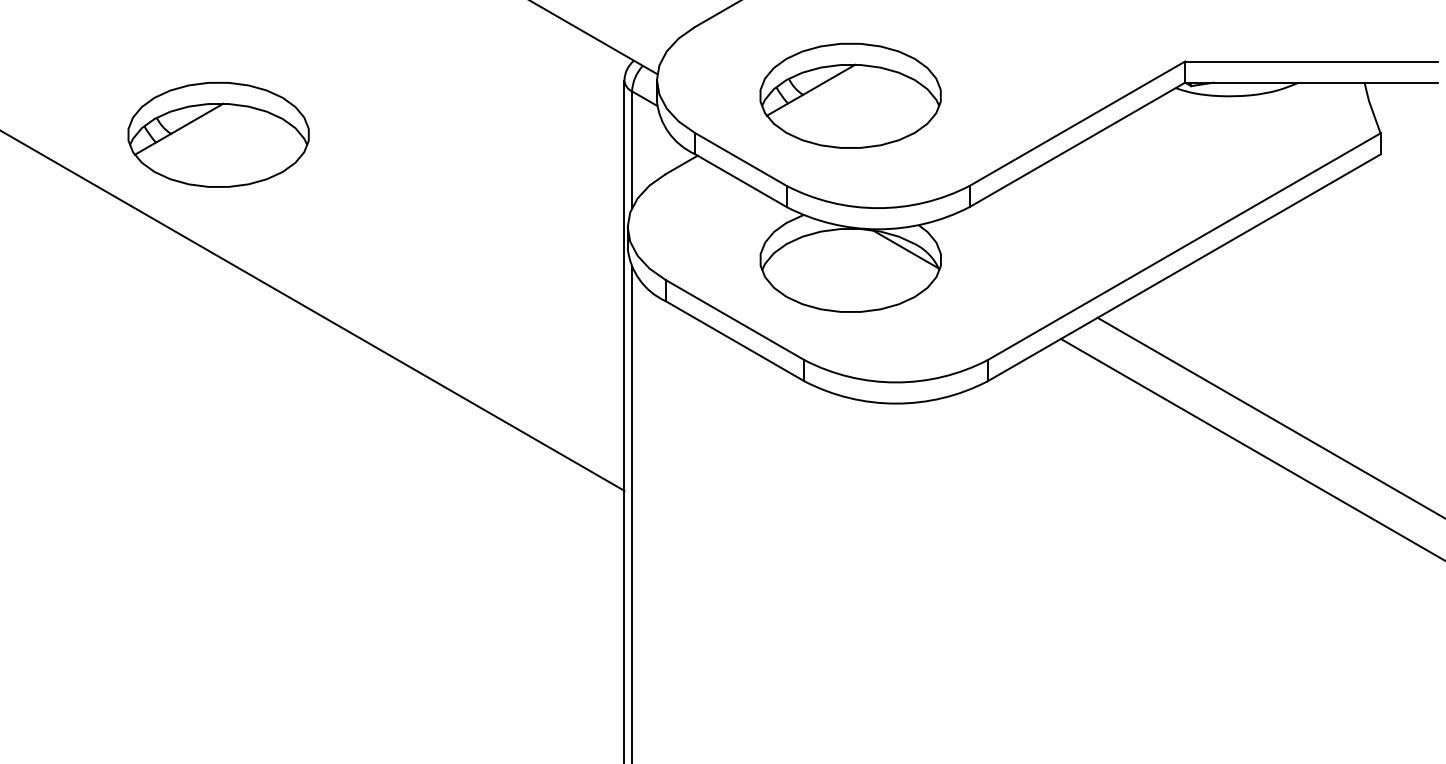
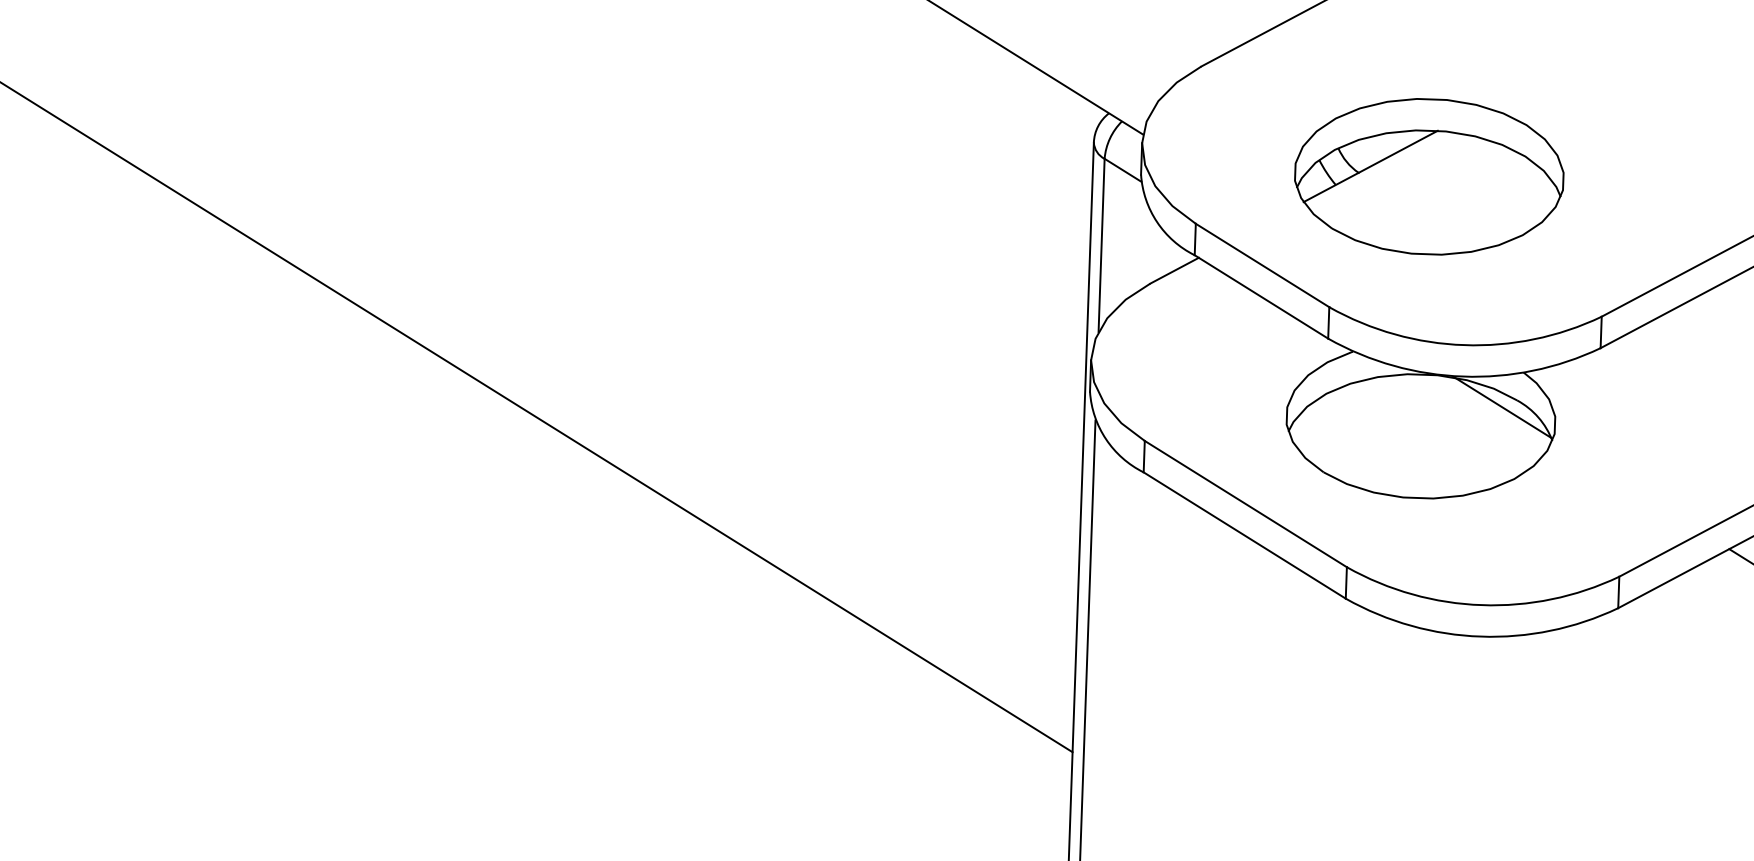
part: (218, 134) -> (487, 201), removed

